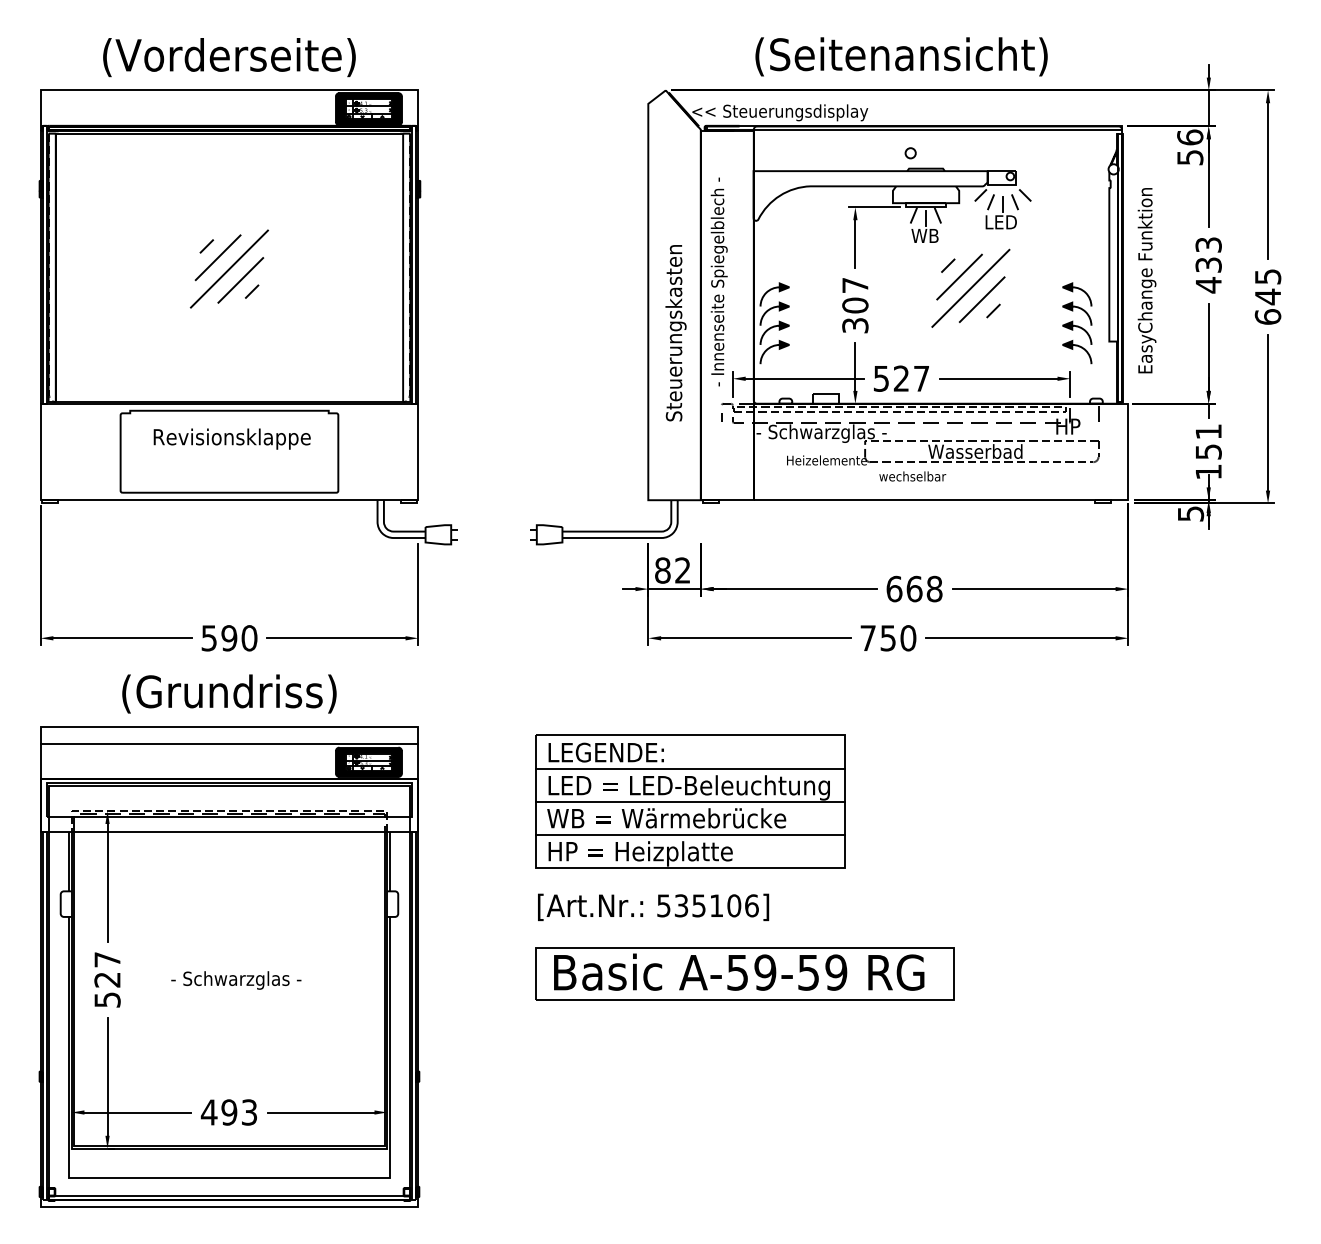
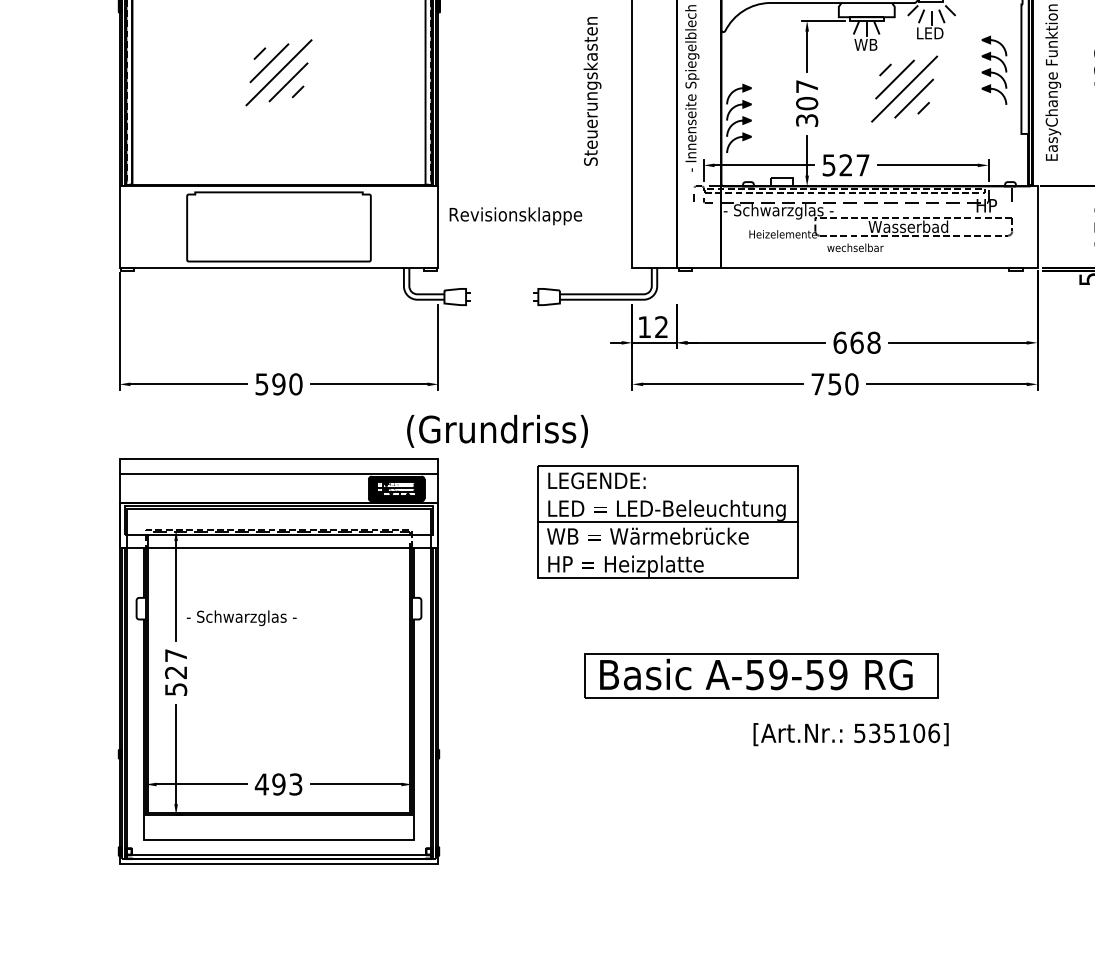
part: (1077, 323) -> (994, 70), moved
text: (675, 333) -> (592, 91), moved
text: (231, 438) -> (515, 215), moved
text: (662, 570) -> (644, 327), 82 -> 12
text: (229, 693) -> (497, 430), moved
line: (690, 768) -> (668, 494), removed
line: (690, 834) -> (668, 549), removed
text: (653, 907) -> (851, 734), moved
part: (744, 973) -> (760, 675), moved
text: (236, 980) -> (241, 618), moved

